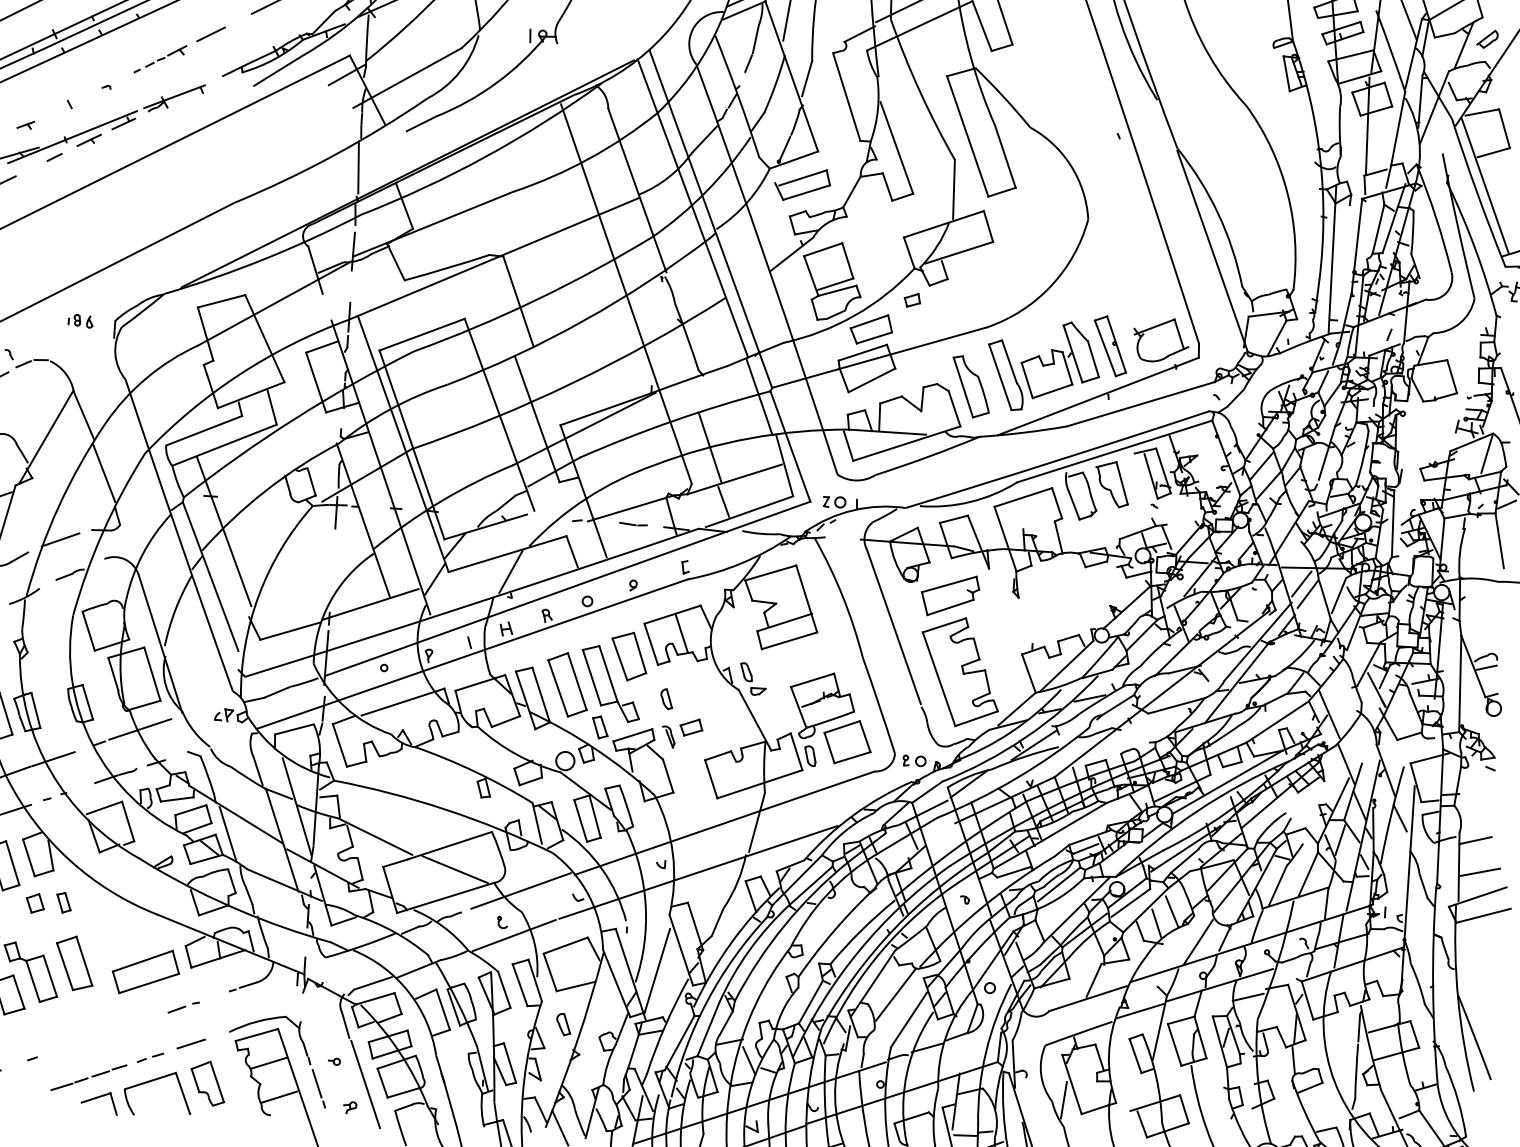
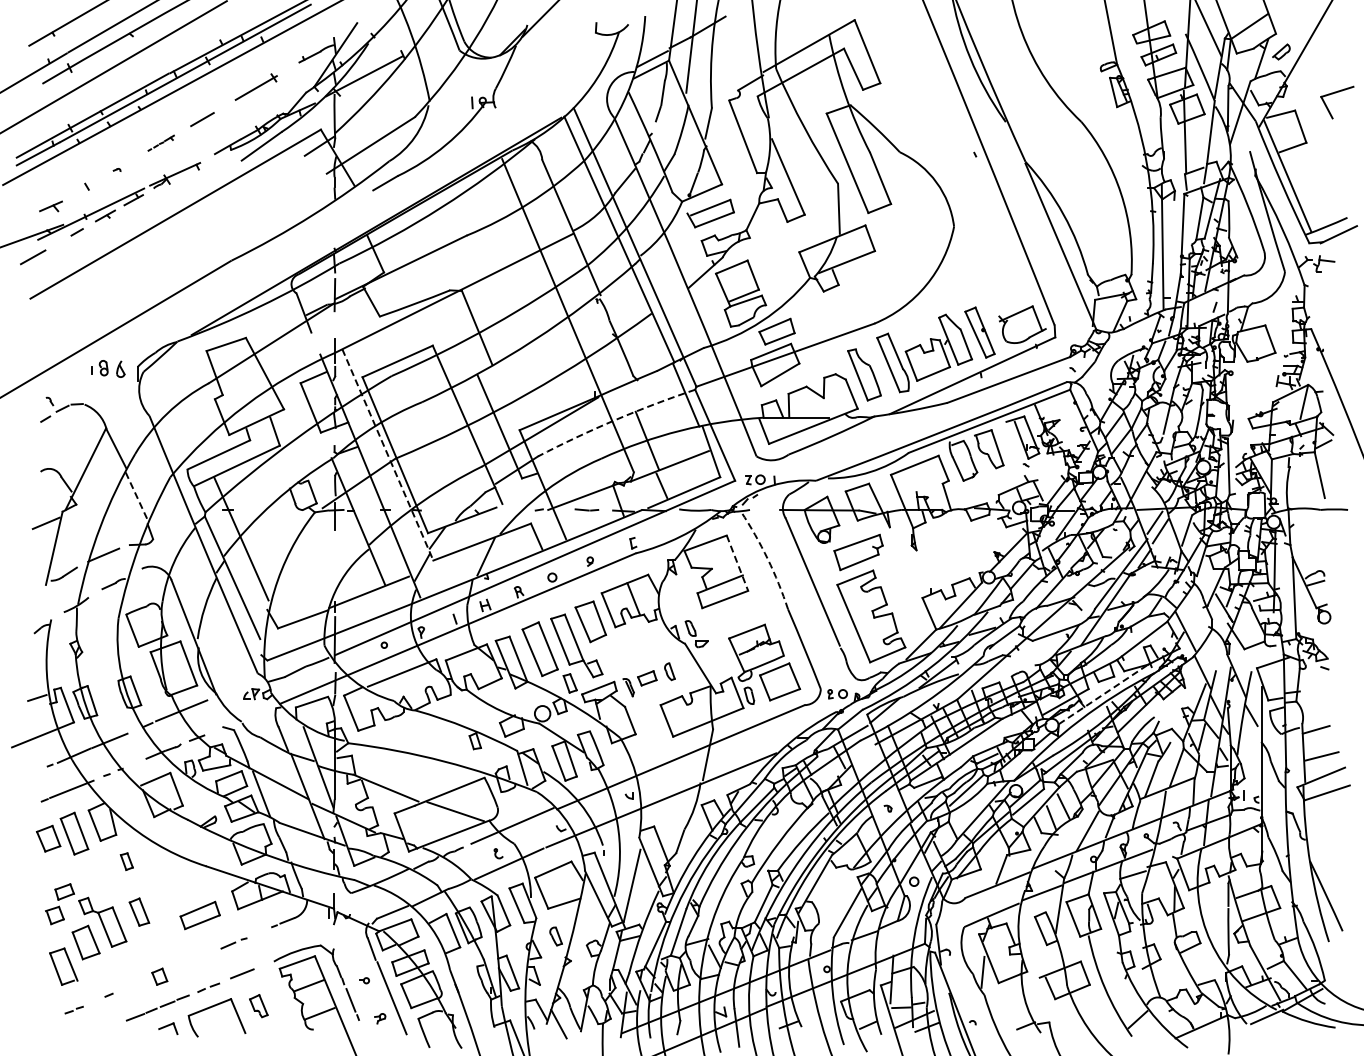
part: (161, 58) -> (161, 142), size x0.6
part: (25, 124) -> (50, 206), size x1.6
line: (358, 167) -> (334, 223), removed
part: (911, 299) -> (809, 304), removed
part: (80, 321) -> (108, 369), size x1.6
arc: (674, 421) -> (615, 420), solid -> dashed
line: (403, 444) -> (388, 455), solid -> dashed
line: (103, 473) -> (136, 496), solid -> dashed
arc: (842, 596) -> (767, 559), solid -> dashed
line: (806, 599) -> (737, 563), solid -> dashed
part: (666, 698) -> (669, 671), moved
line: (1227, 782) -> (1103, 694), solid -> dashed
part: (35, 903) -> (159, 976), moved
part: (74, 962) -> (139, 911), size x0.6
part: (146, 972) -> (200, 915), size x0.7
line: (895, 994) -> (834, 892), removed
part: (207, 1082) -> (258, 1005), size x0.6
part: (99, 1102) -> (168, 1028), size x0.6

